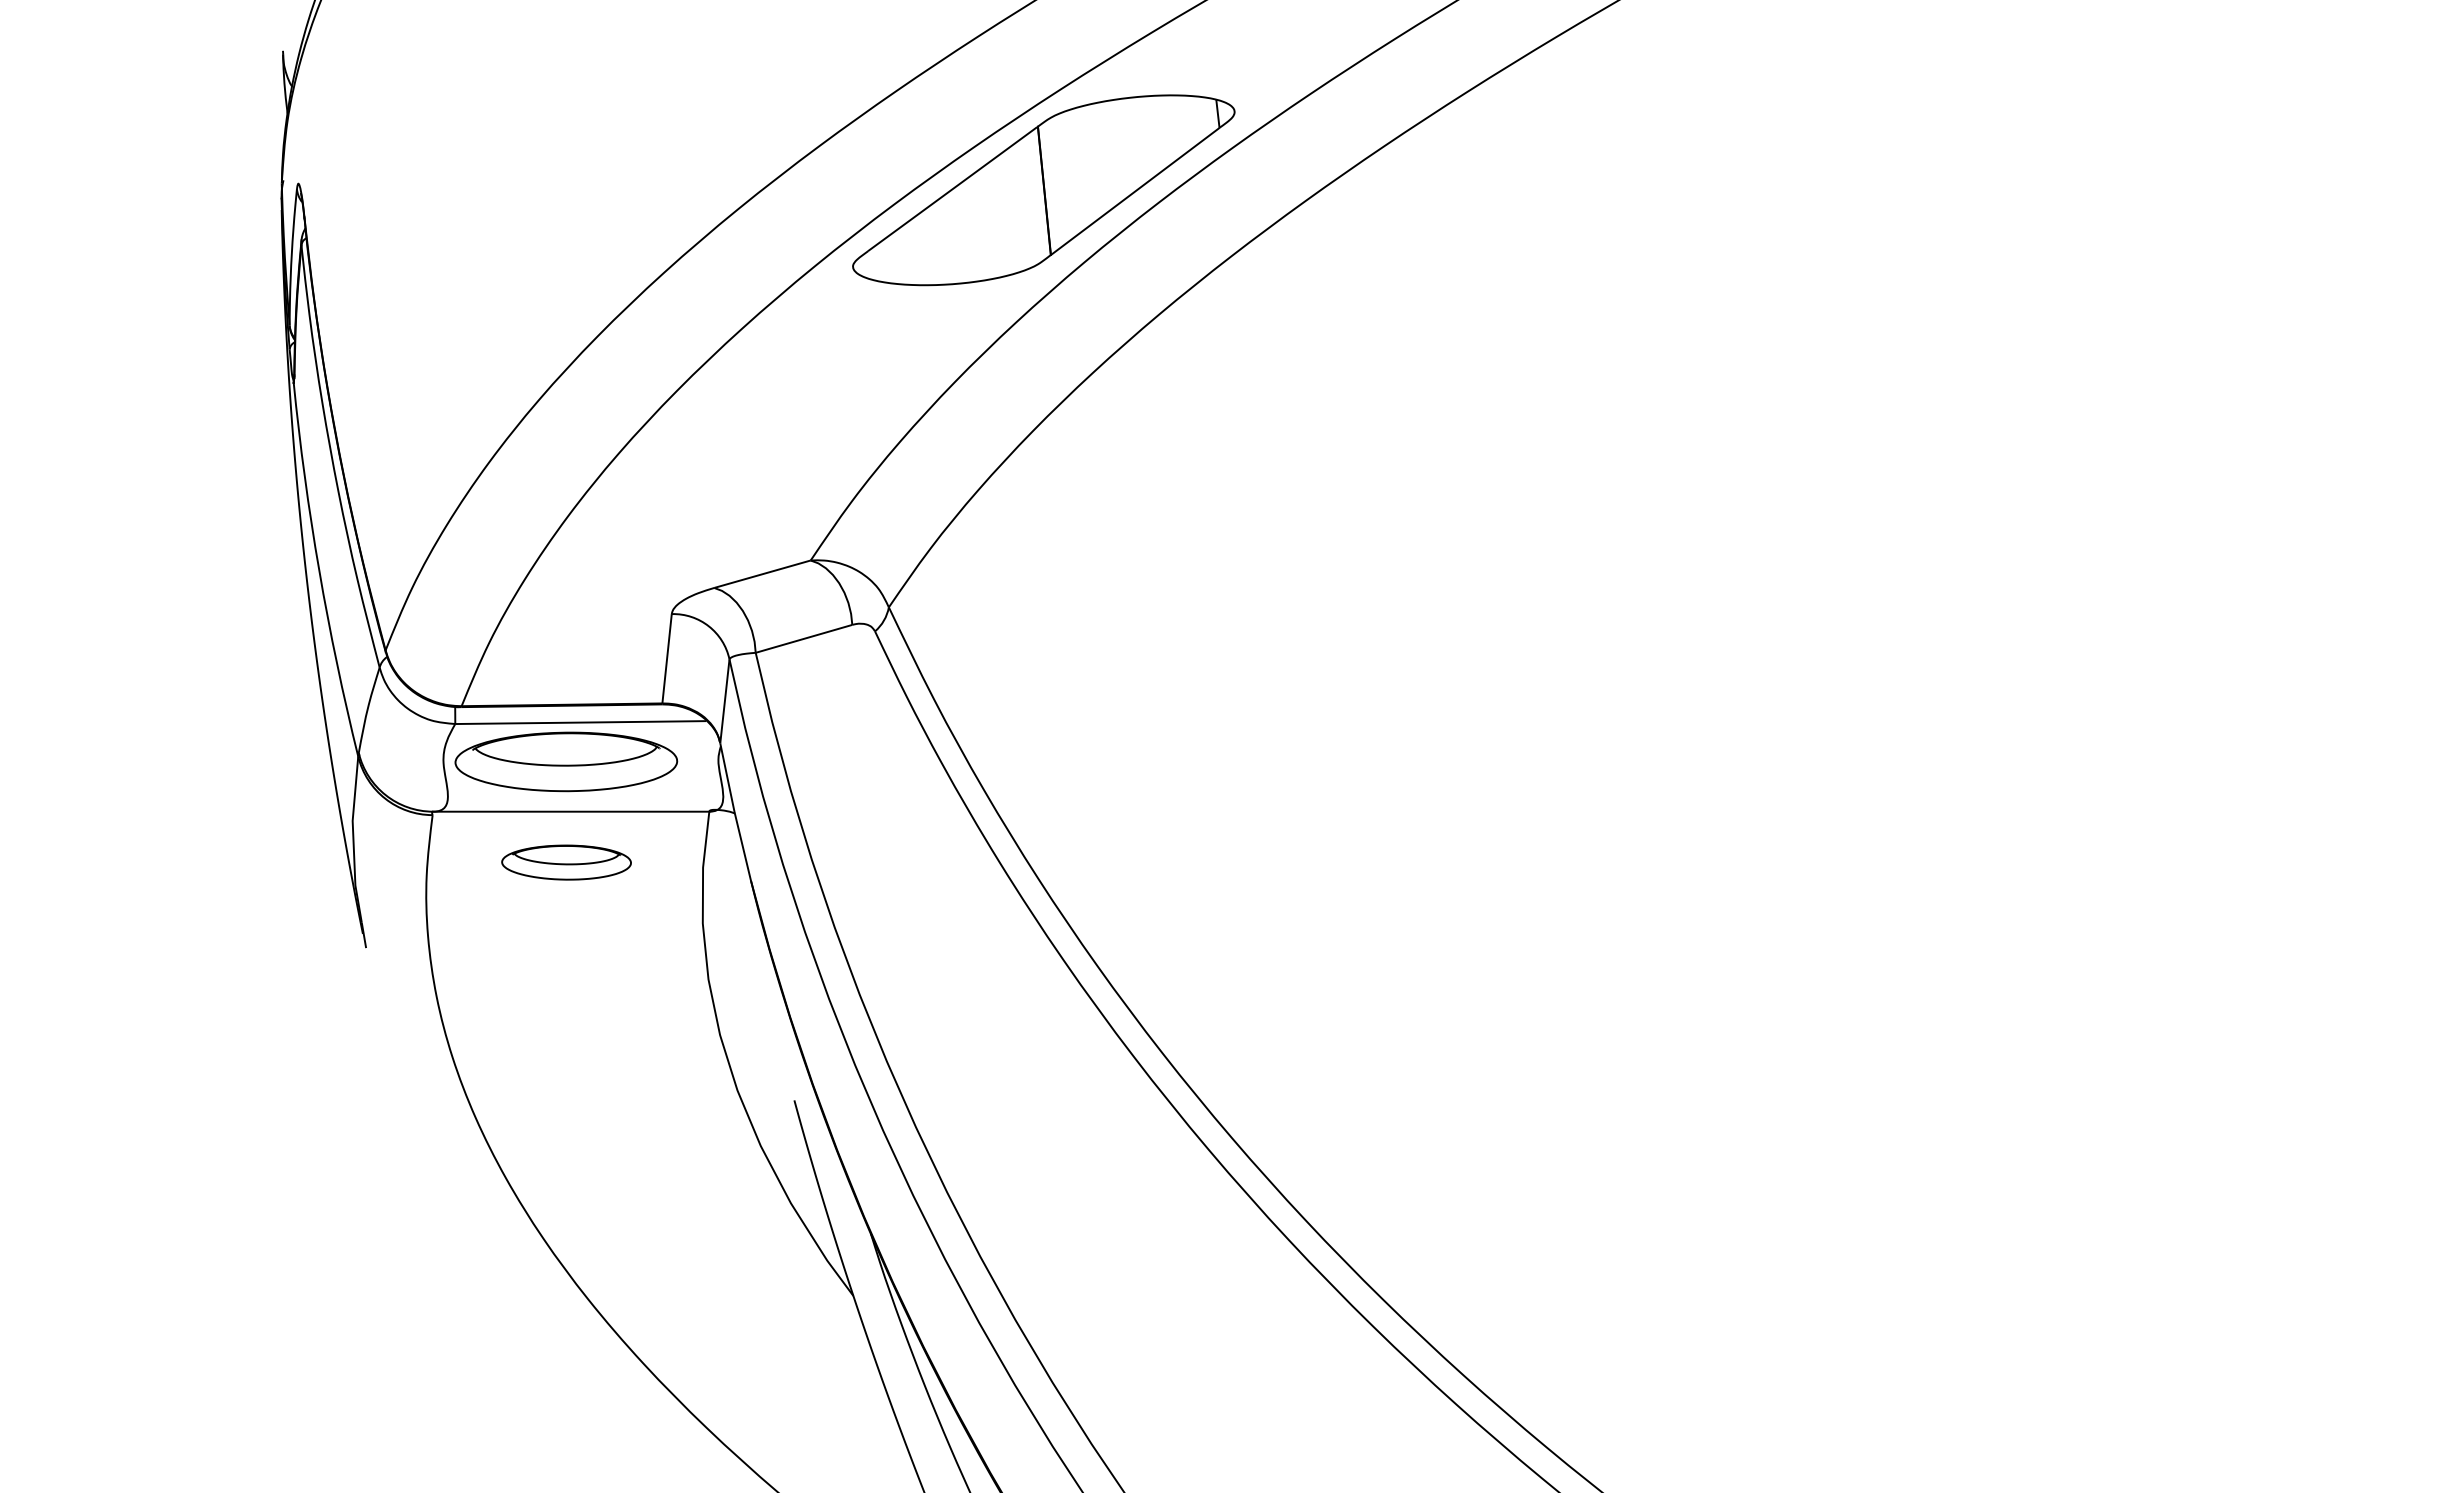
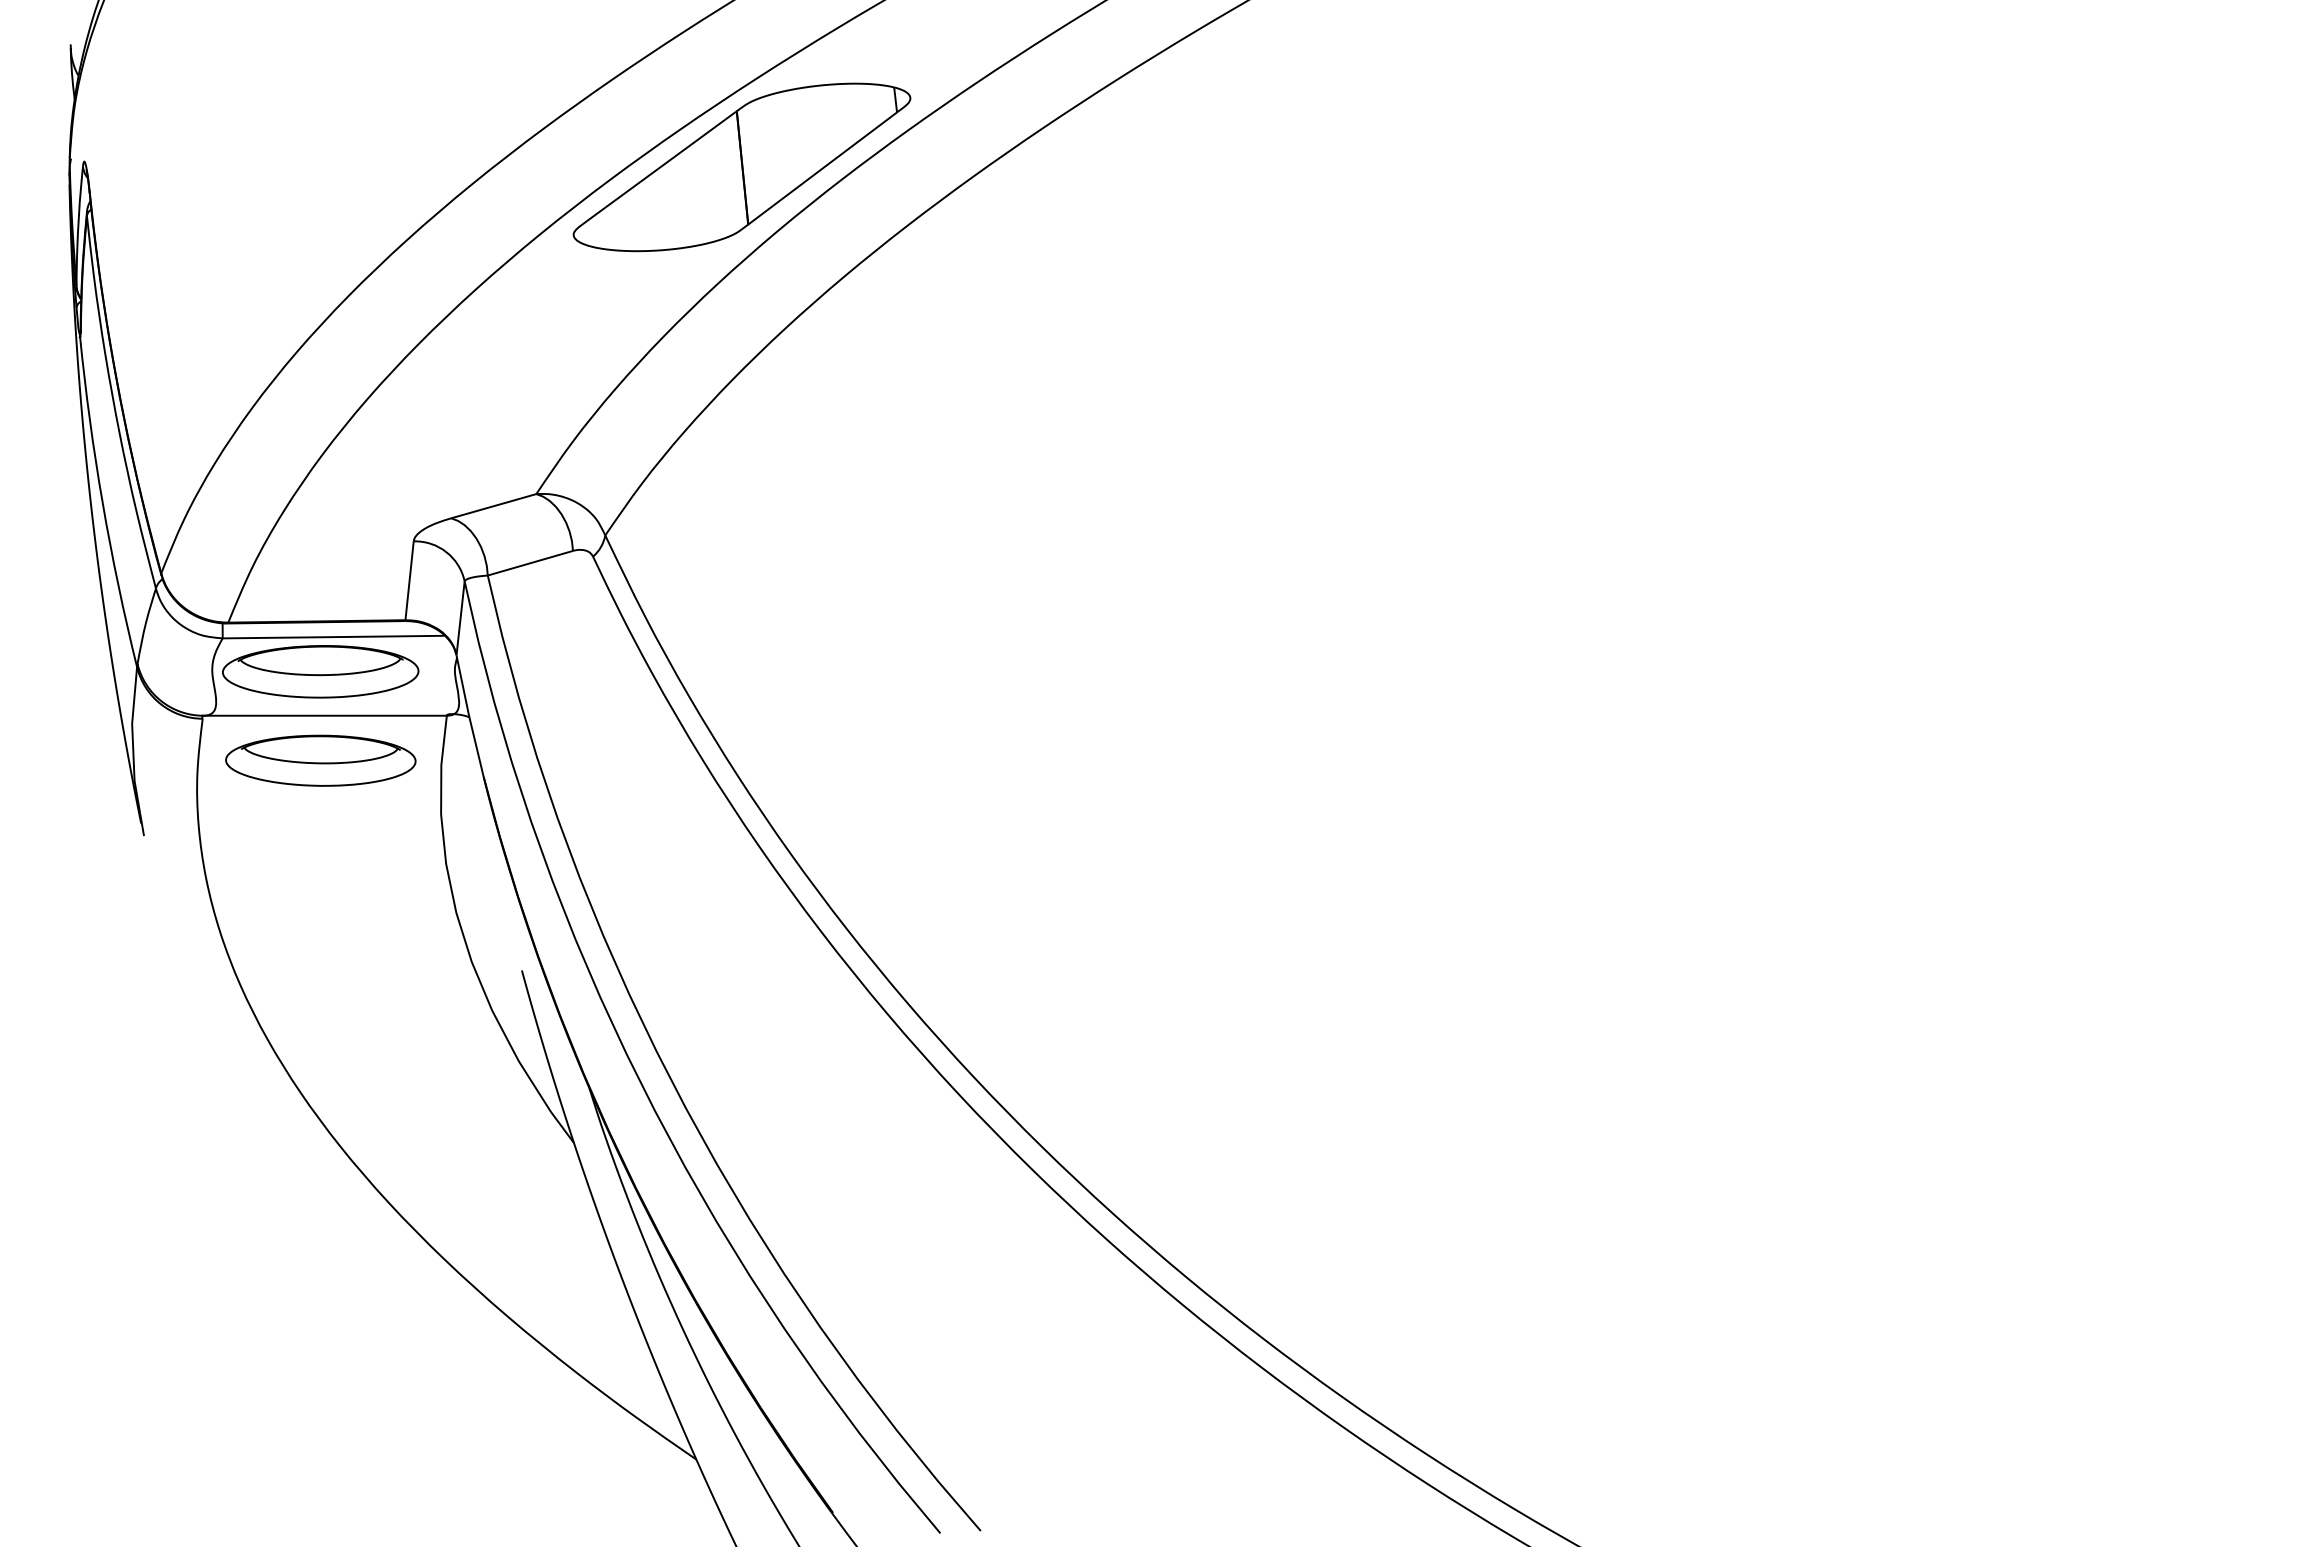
part: (566, 862) -> (320, 760), size x1.67

